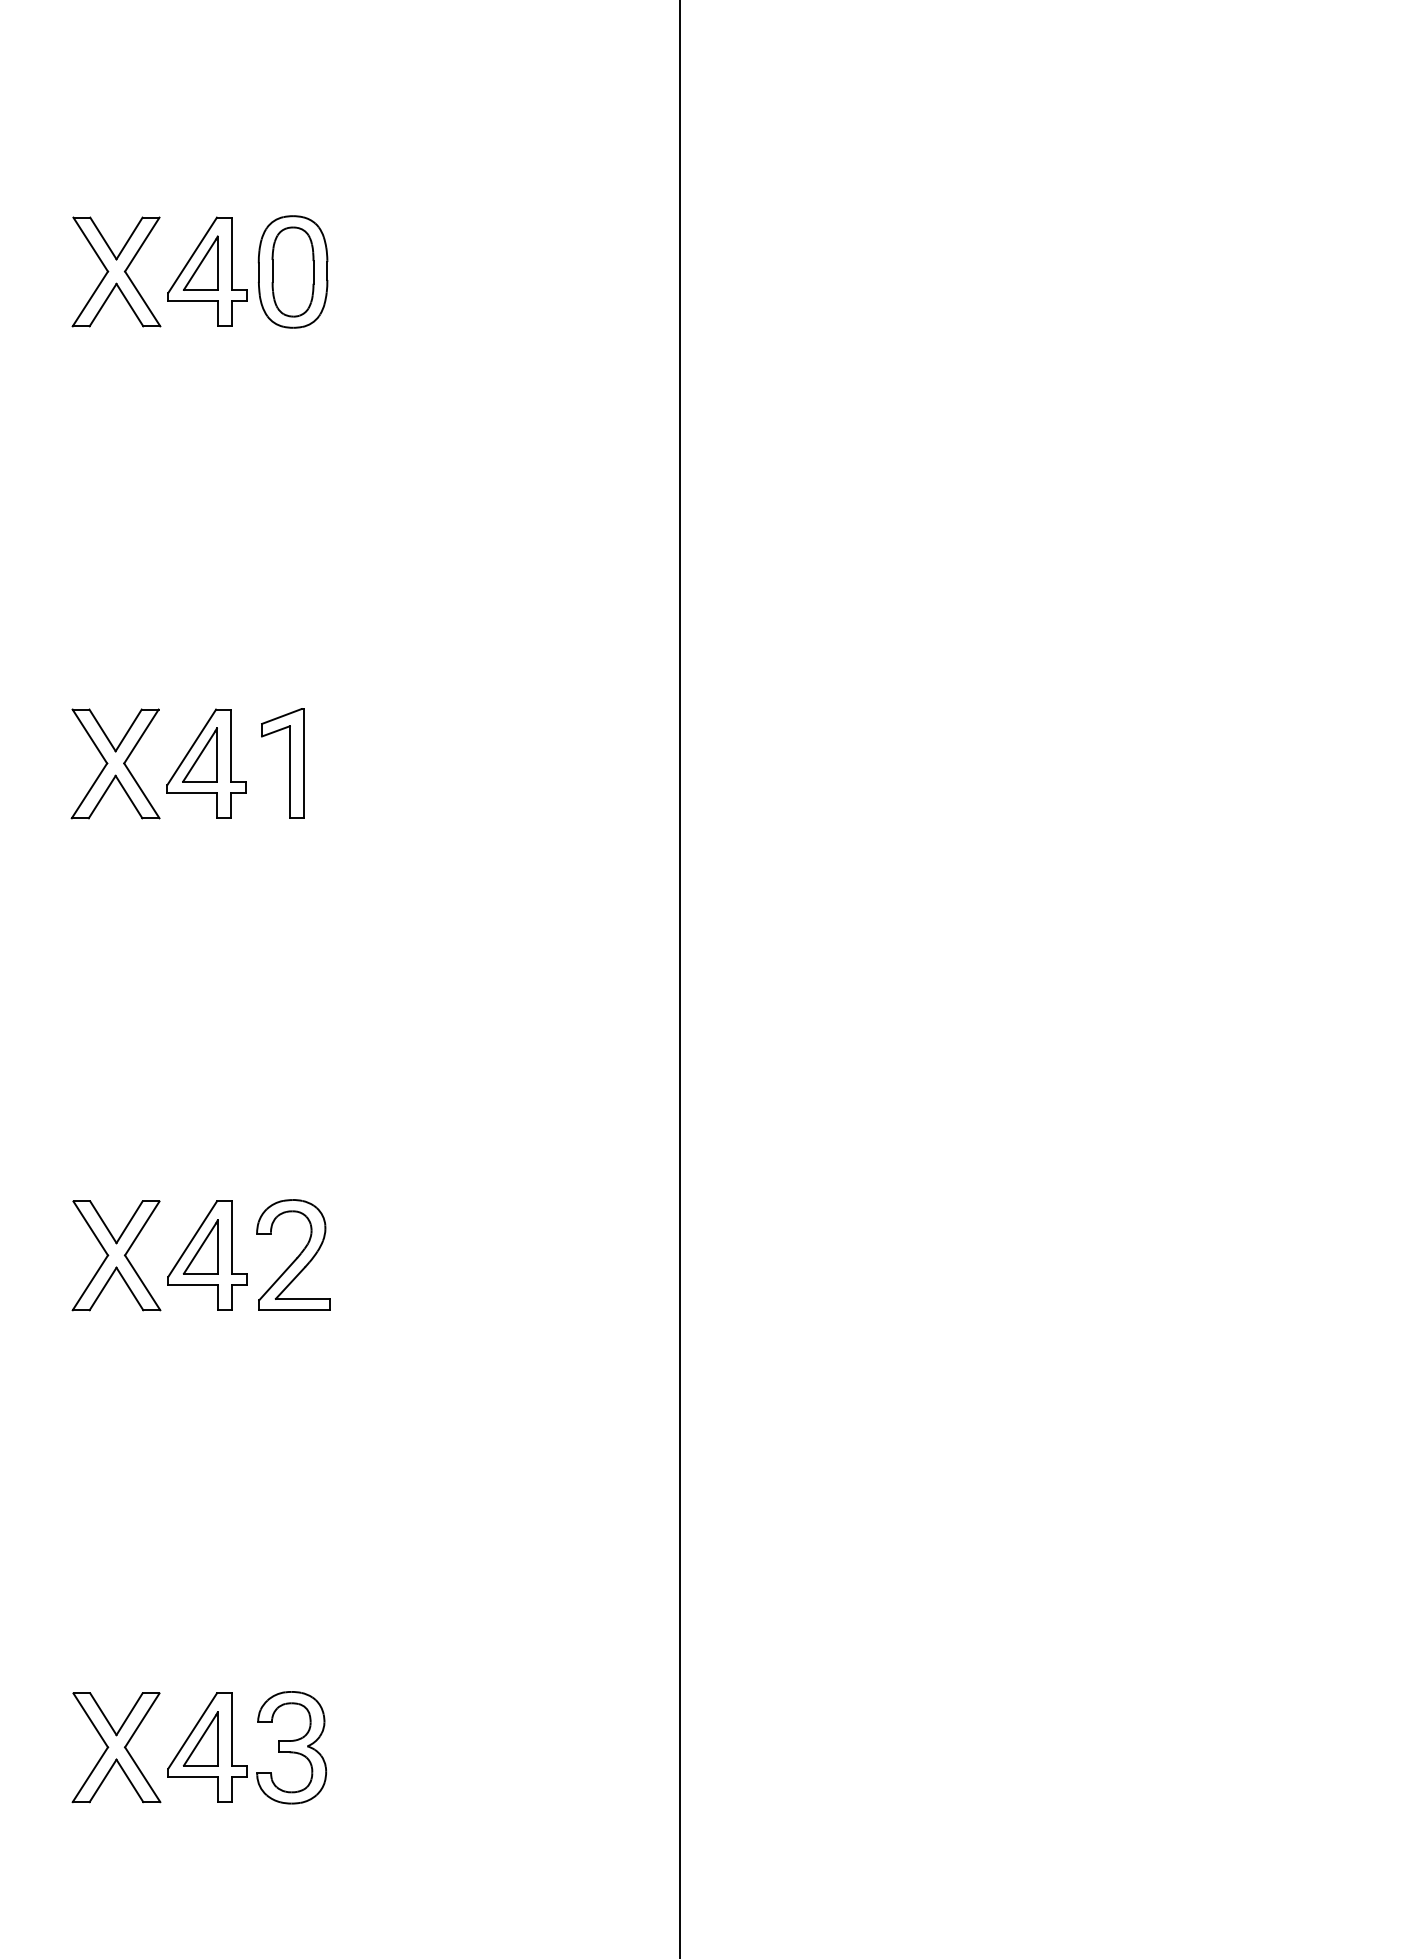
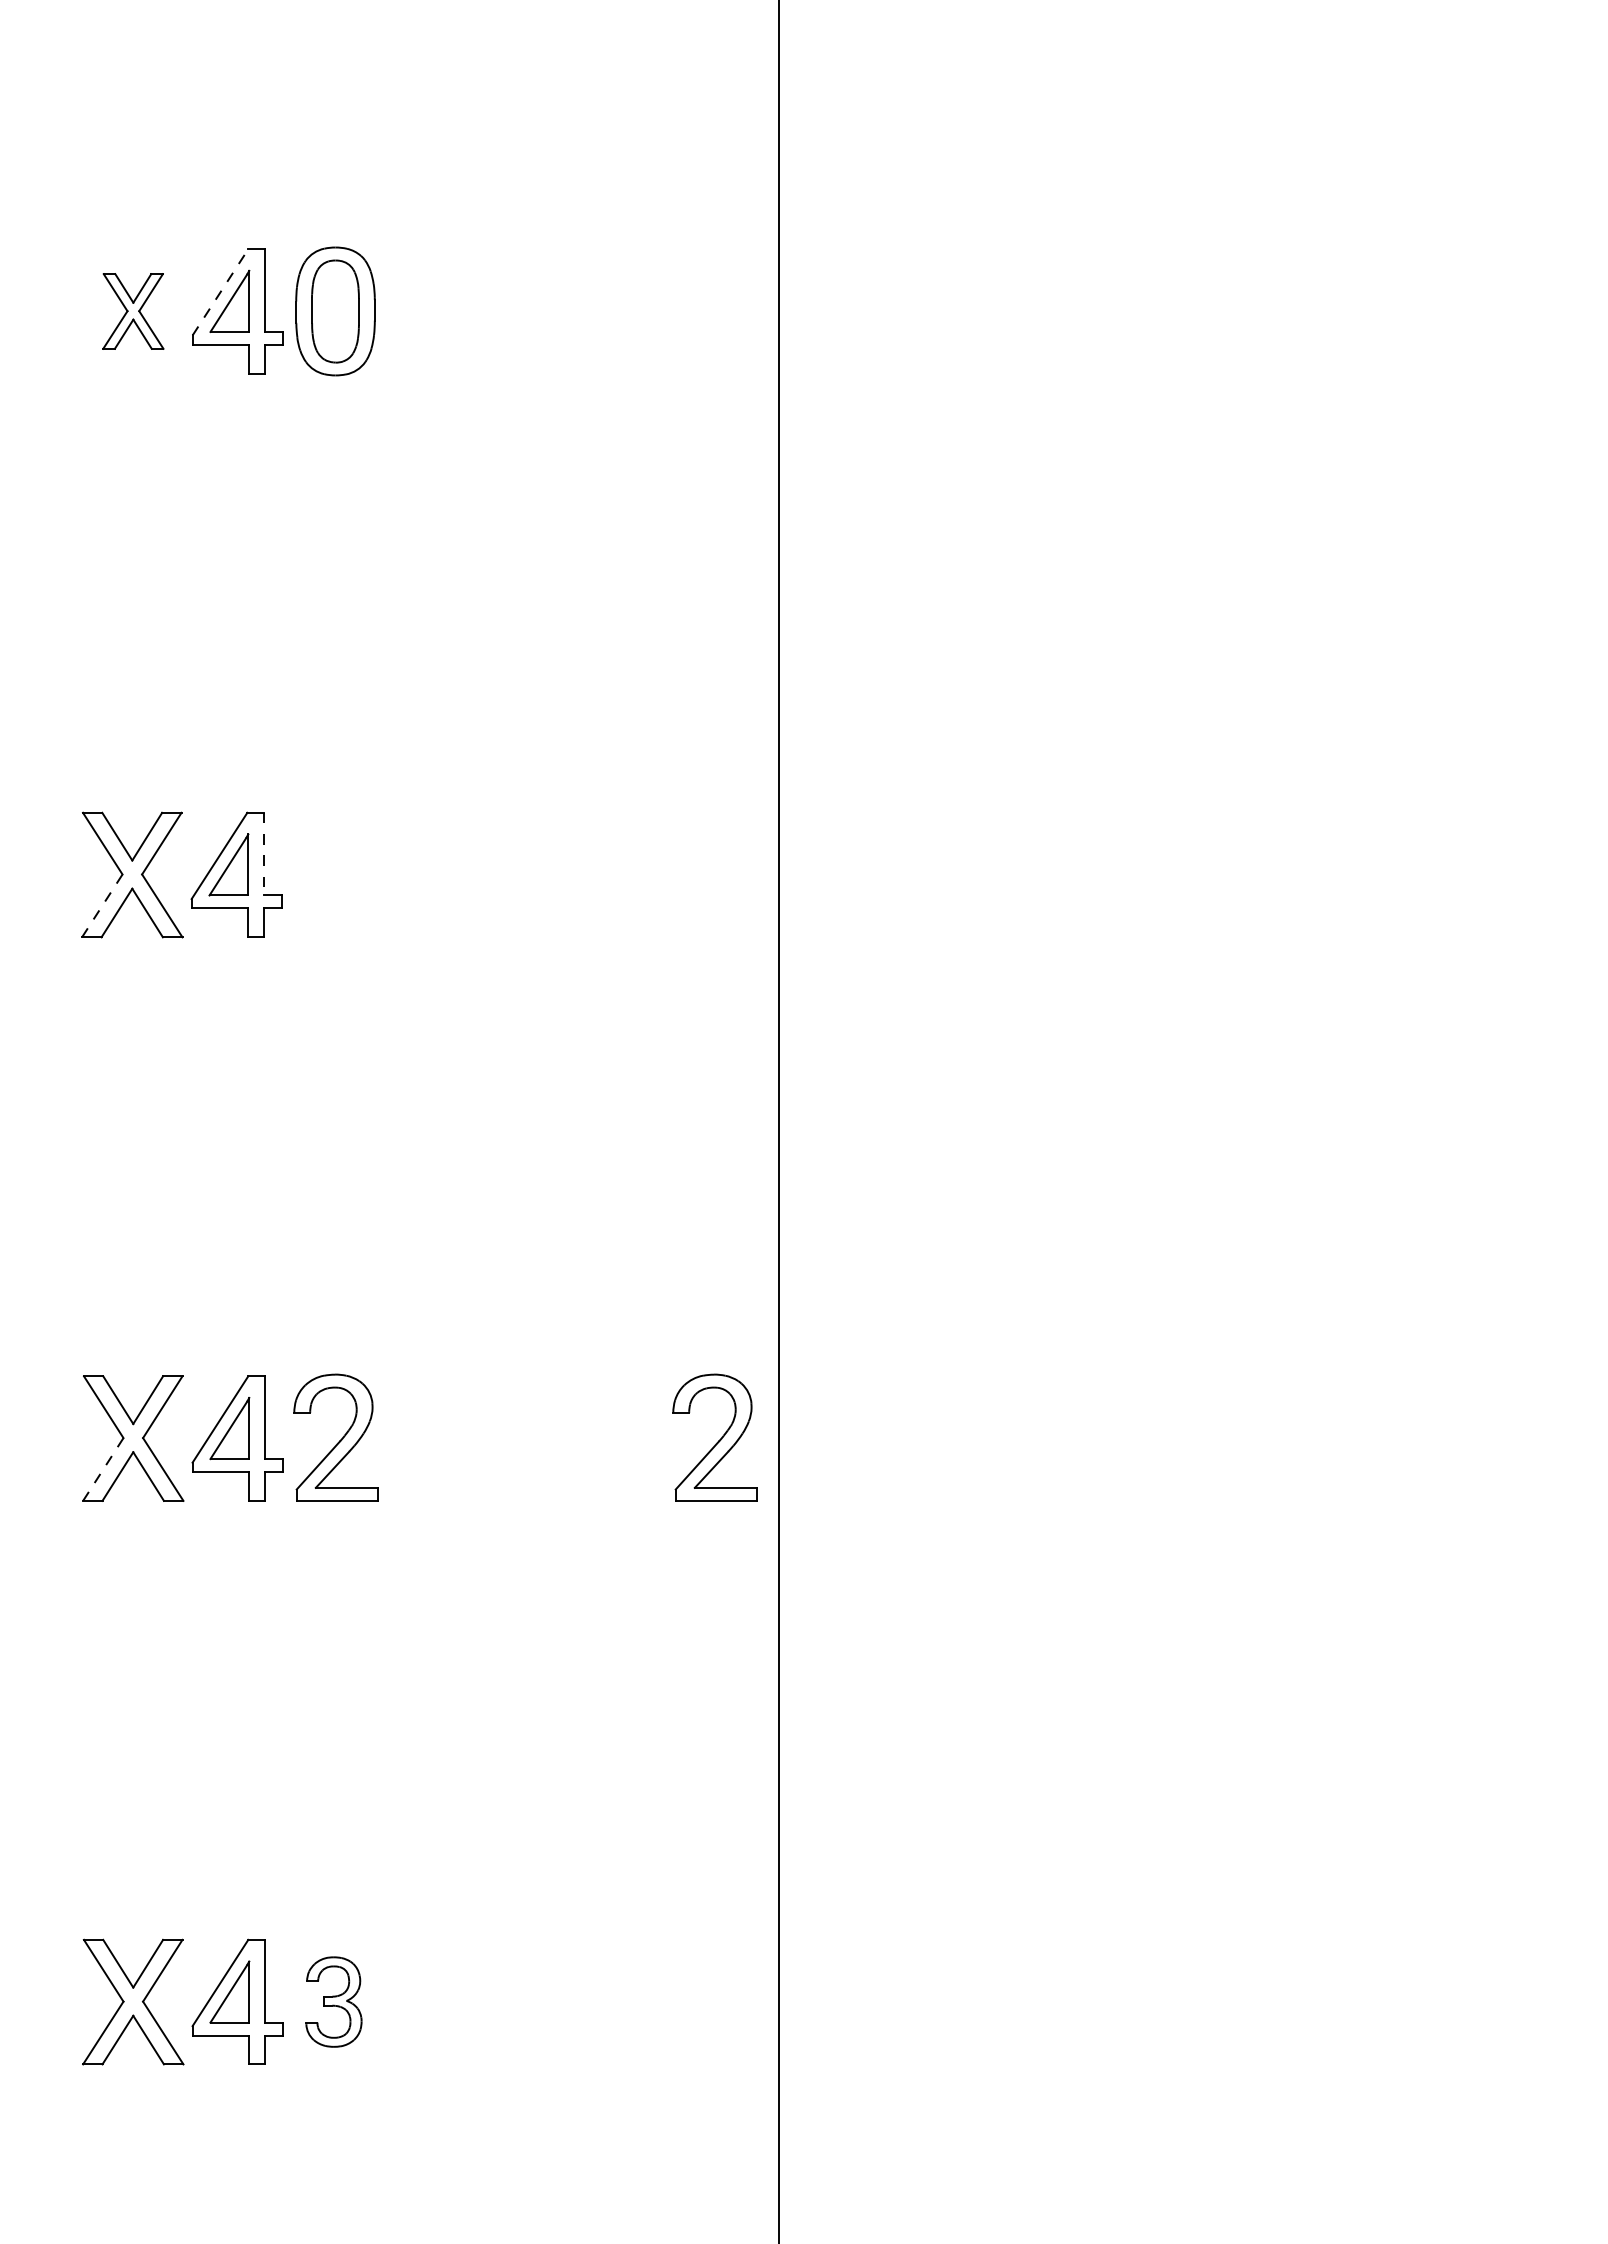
line: (192, 254) -> (220, 291), solid -> dashed
part: (116, 272) -> (133, 311), size x0.6
line: (231, 745) -> (264, 854), solid -> dashed
part: (289, 763) -> (331, 874), removed
line: (89, 790) -> (102, 905), solid -> dashed
part: (623, 1254) -> (714, 1437), added
line: (90, 1282) -> (103, 1469), solid -> dashed
part: (291, 1747) -> (333, 2001), size x0.7

